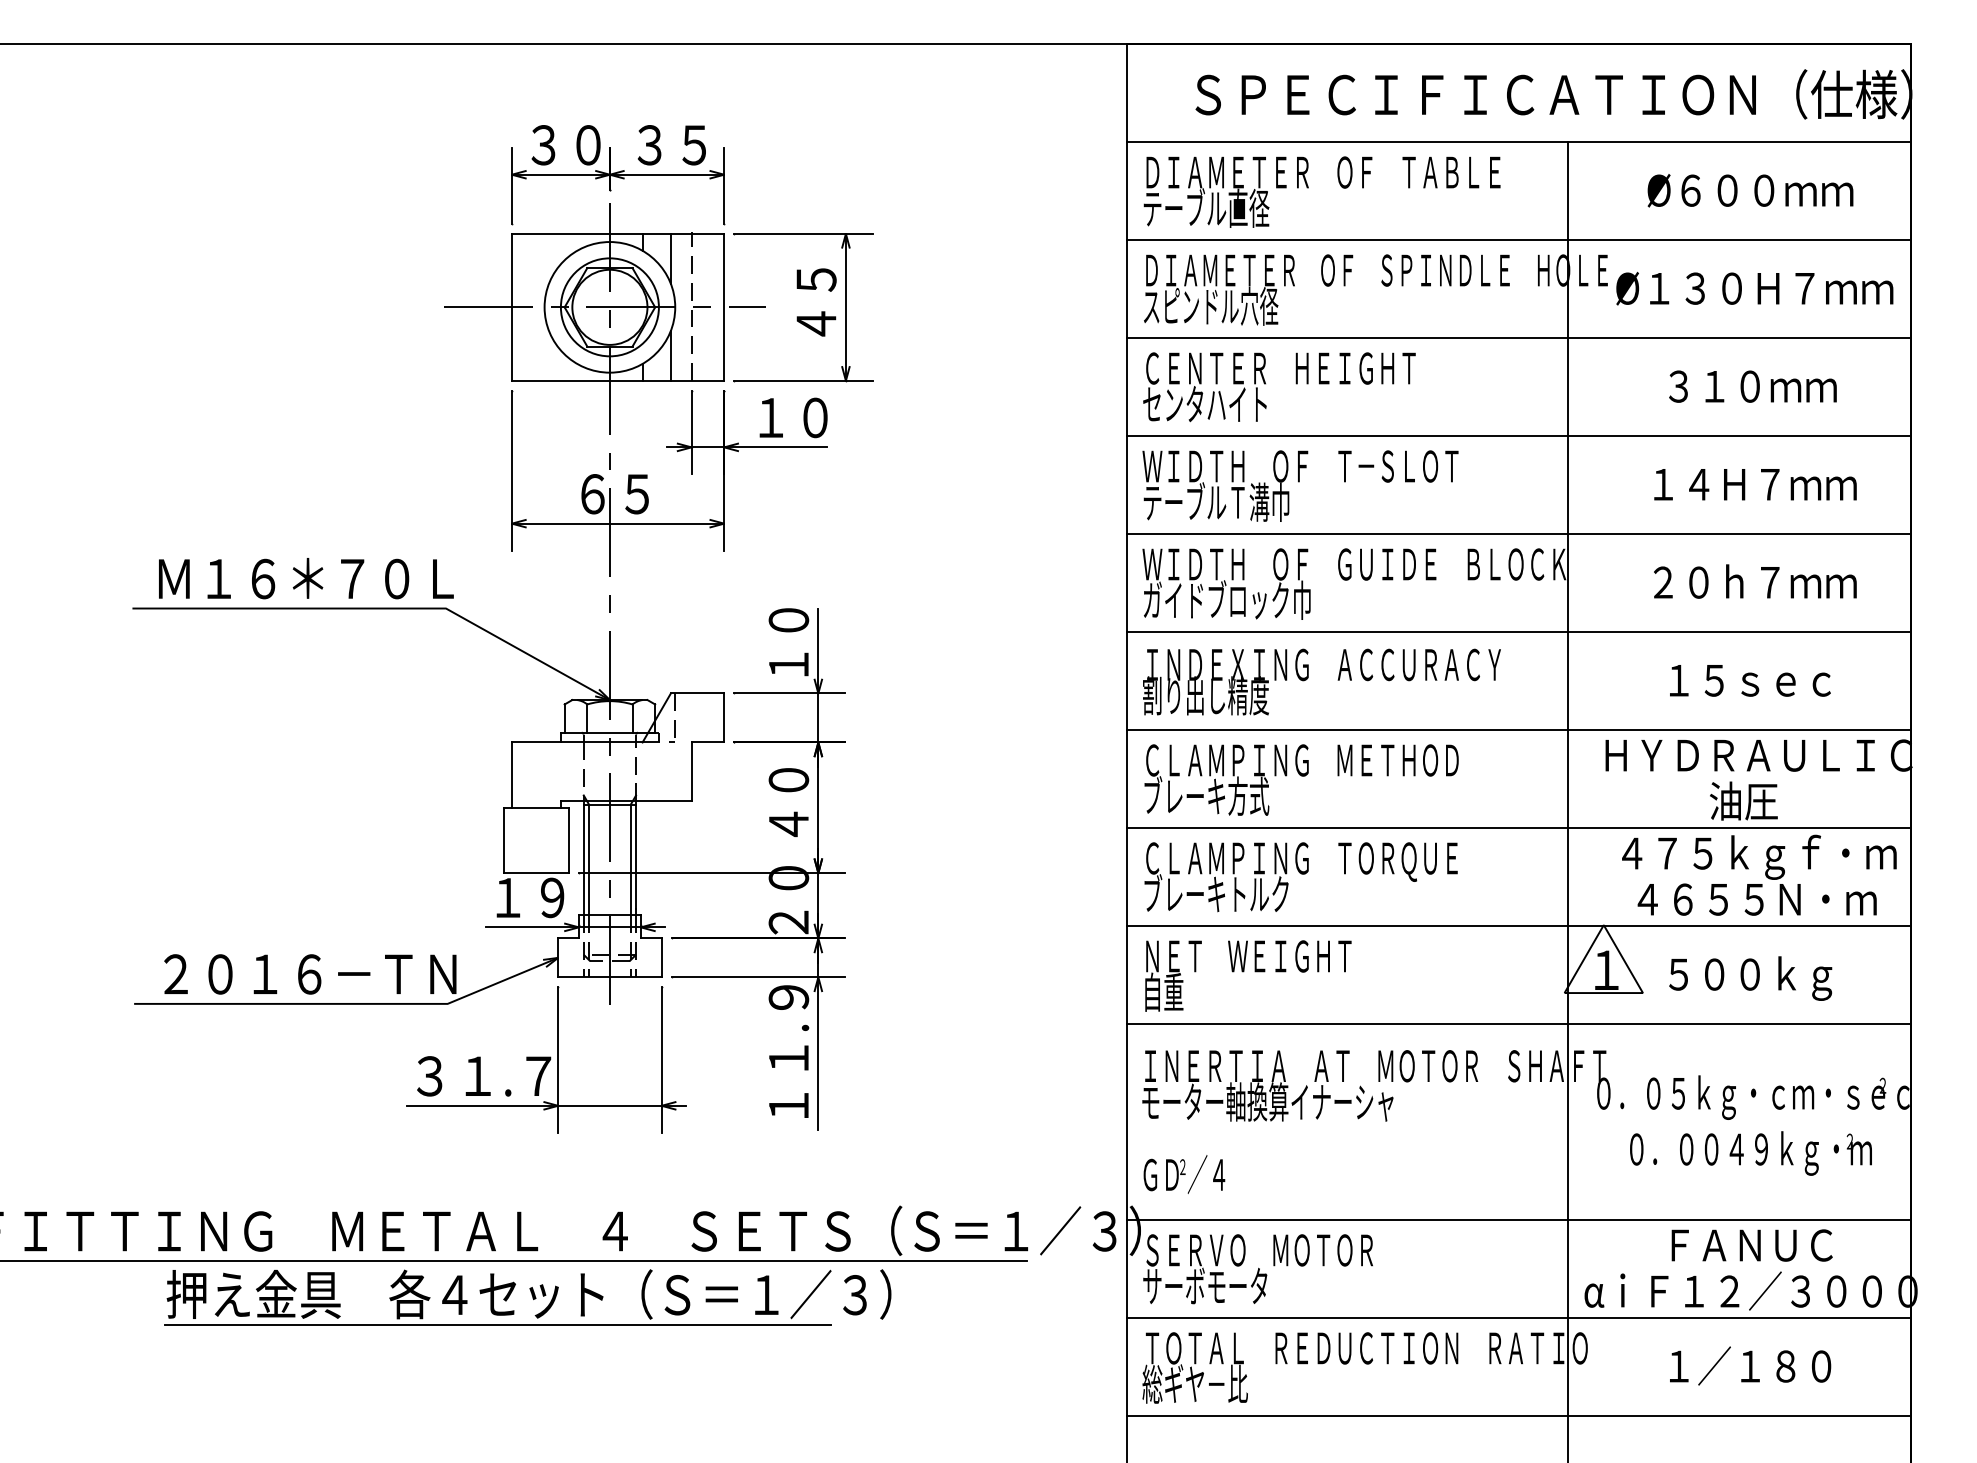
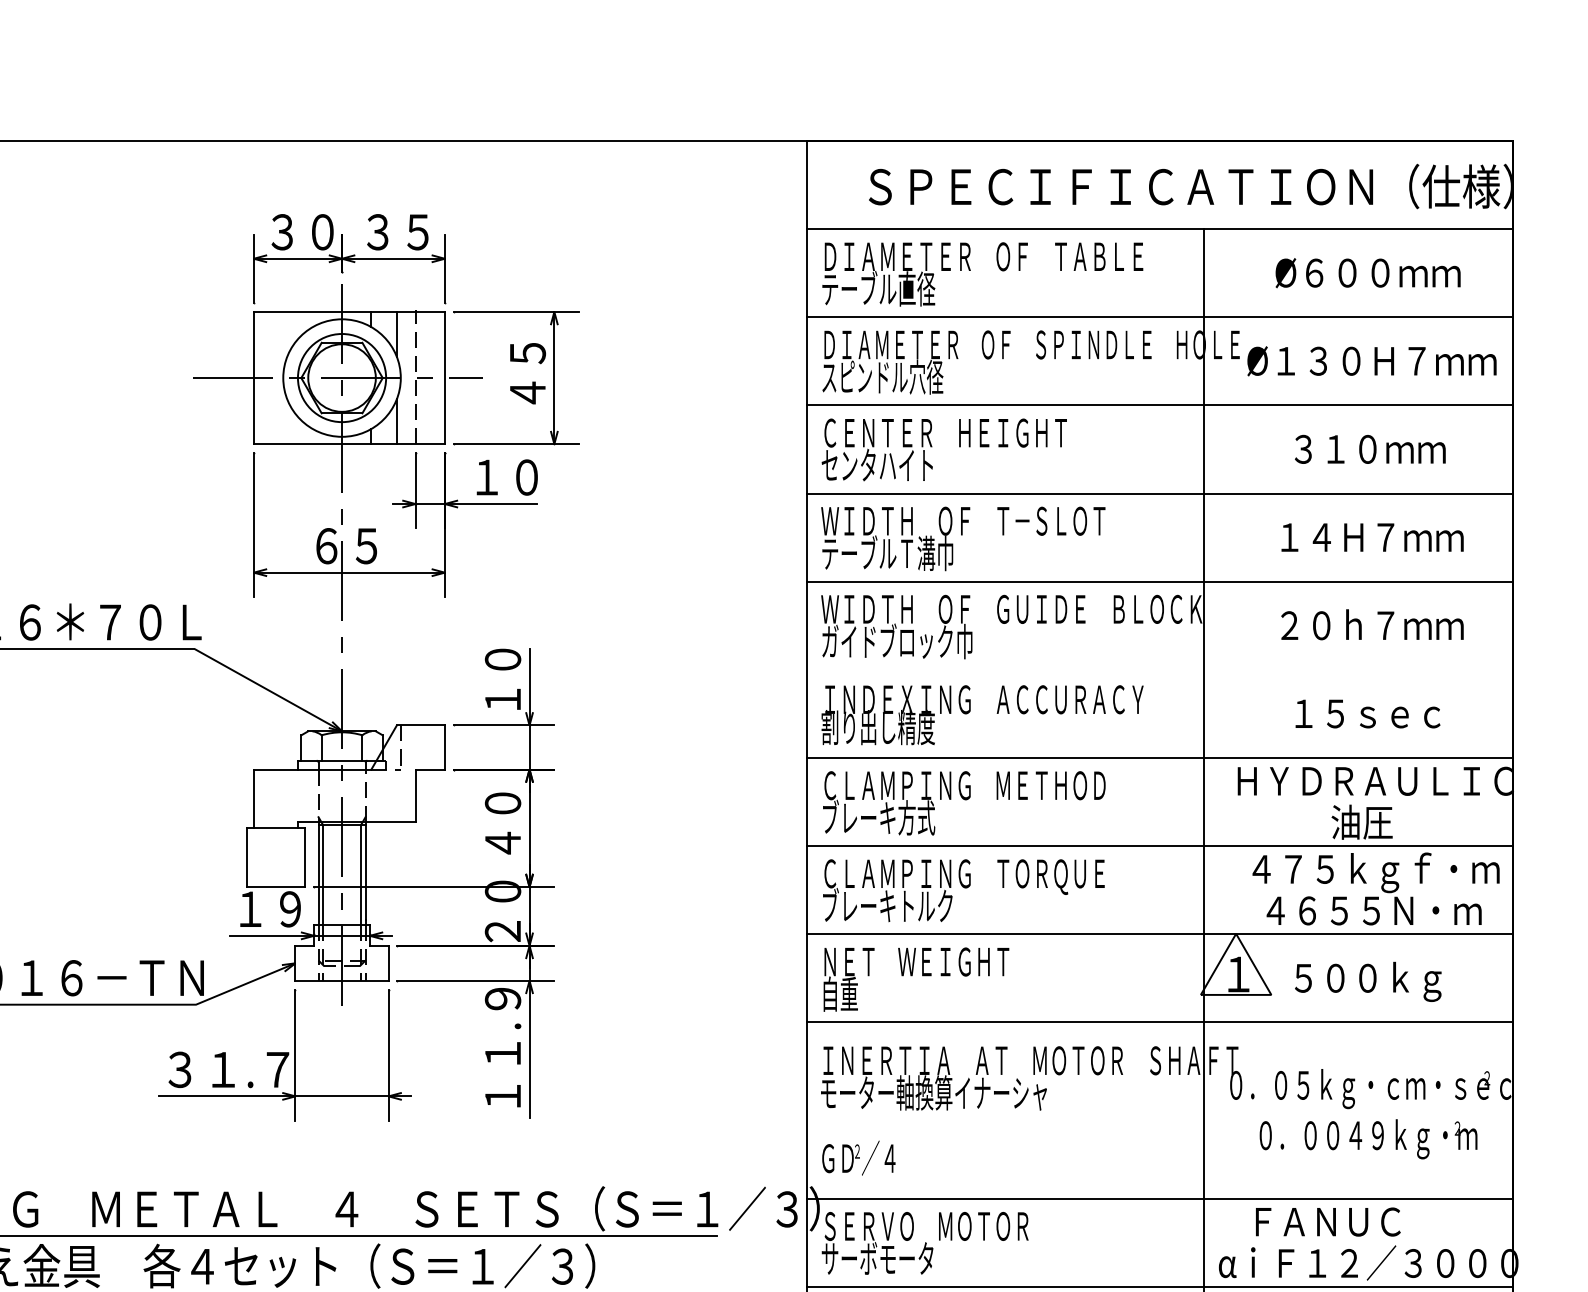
line: (1518, 631) -> (1159, 669), removed
text: (1751, 1245) -> (1327, 1222), moved

